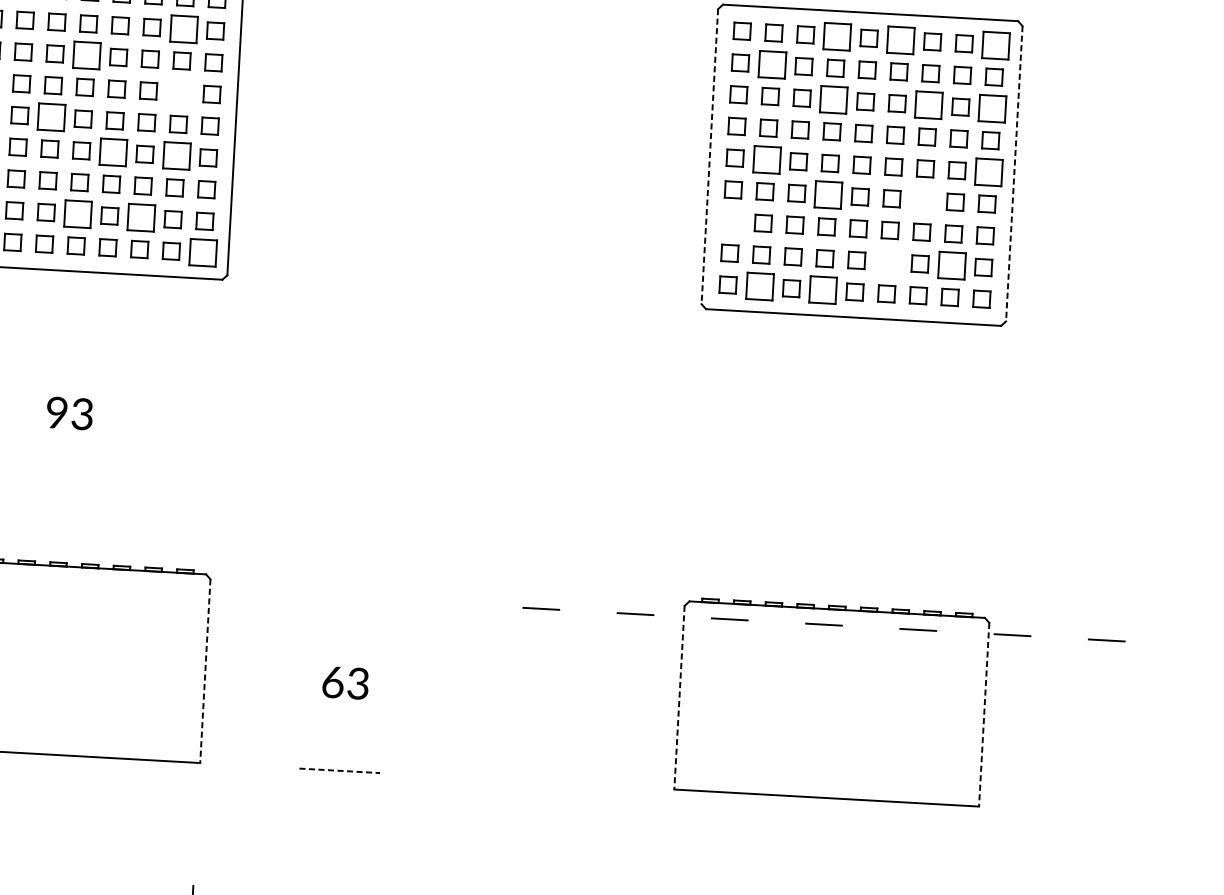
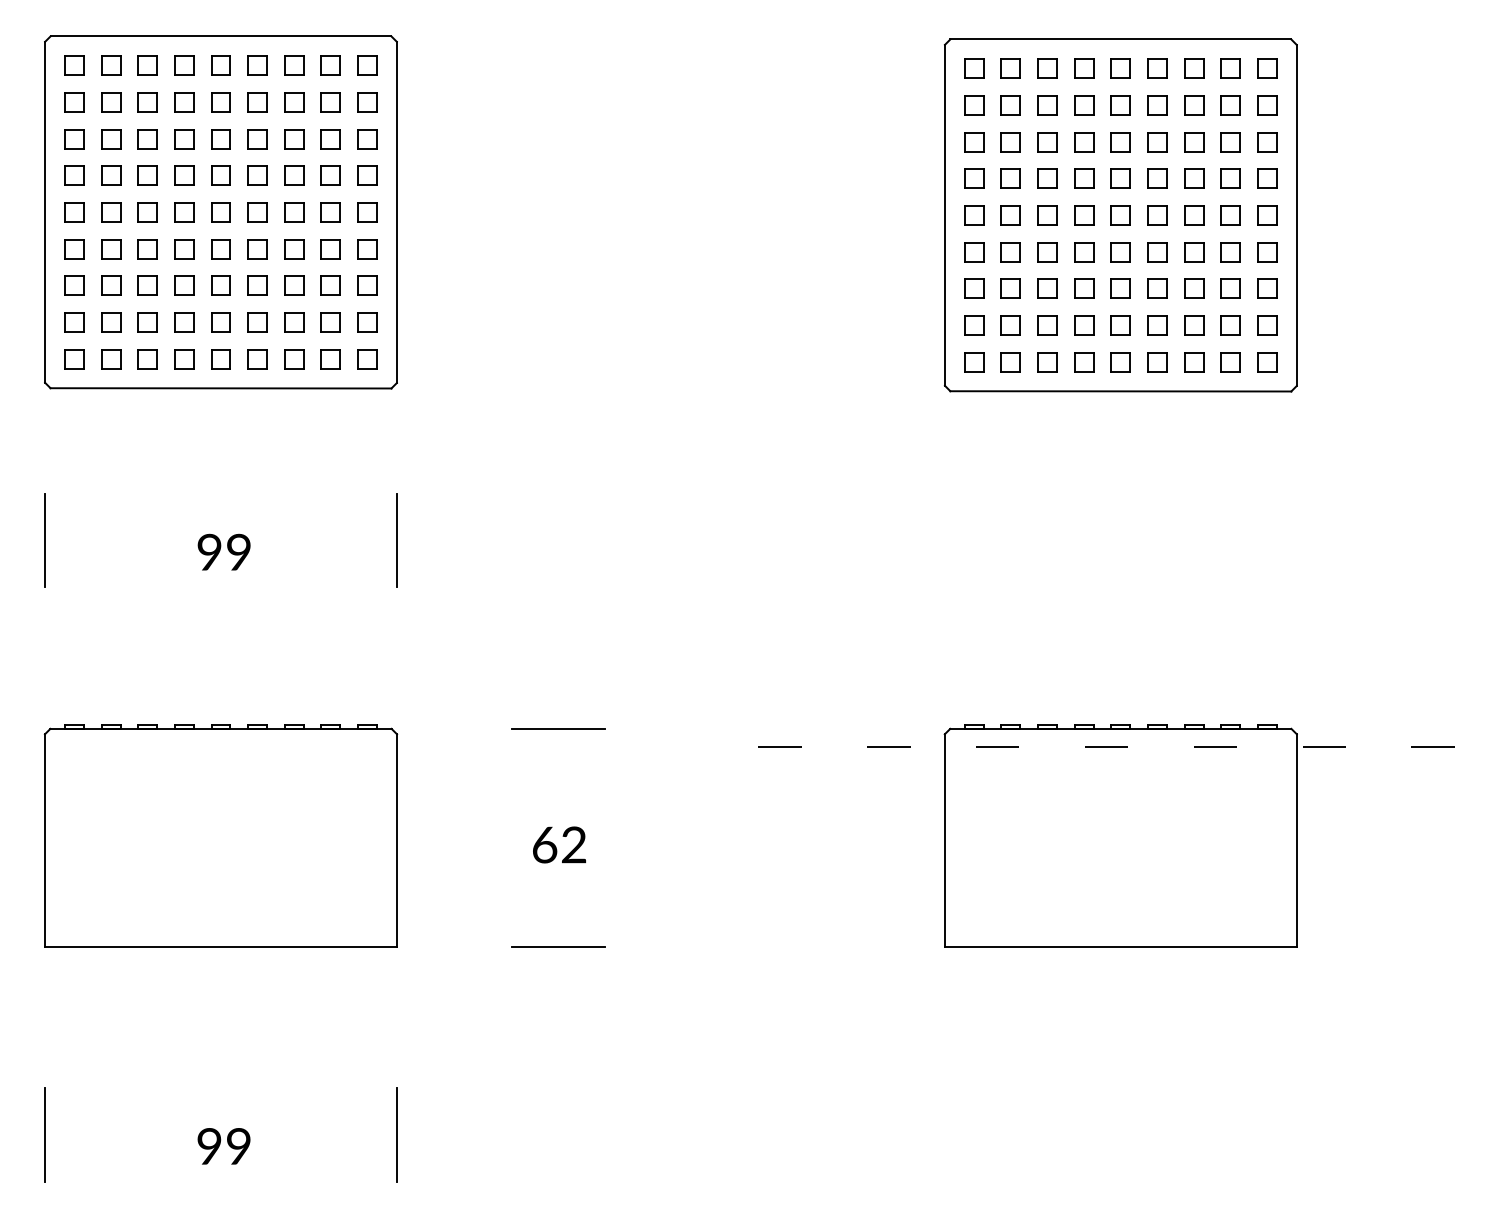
part: (183, 29) -> (330, 102), size x0.62
part: (837, 36) -> (1084, 68), size x0.62
part: (900, 39) -> (1157, 68), size x0.62
part: (996, 45) -> (1267, 68), size x0.62
part: (86, 55) -> (220, 139), size x0.62
part: (771, 64) -> (1010, 105), size x0.62
part: (179, 92) -> (330, 175), added
part: (834, 100) -> (1084, 142), size x0.62
part: (929, 105) -> (1194, 142), size x0.62
part: (992, 109) -> (1267, 142), size x0.62
part: (51, 117) -> (184, 212), size x0.62
part: (113, 152) -> (257, 249), size x0.62
part: (176, 156) -> (330, 249), size x0.62
line: (709, 156) -> (944, 215), dashed -> solid
part: (766, 159) -> (1010, 215), size x0.62
part: (989, 172) -> (1267, 215), size x0.62
line: (1014, 173) -> (1296, 215), dashed -> solid
part: (828, 195) -> (1084, 252), size x0.62
part: (924, 200) -> (1194, 252), added
part: (77, 214) -> (220, 322), size x0.62
part: (141, 217) -> (294, 322), size x0.62
part: (731, 221) -> (974, 288), added
part: (203, 253) -> (367, 359), size x0.62
part: (888, 262) -> (1157, 325), added
part: (951, 265) -> (1230, 325), size x0.62
part: (759, 287) -> (1010, 362), size x0.62
part: (823, 290) -> (1084, 362), size x0.62
line: (220, 411) -> (397, 540), added
text: (82, 414) -> (238, 552), 93 -> 99
line: (349, 582) -> (557, 728), added
line: (205, 671) -> (397, 840), dashed -> solid
text: (357, 684) -> (573, 845), 63 -> 62
line: (679, 697) -> (944, 840), dashed -> solid
line: (983, 714) -> (1296, 840), dashed -> solid
line: (339, 770) -> (558, 946), dashed -> solid

